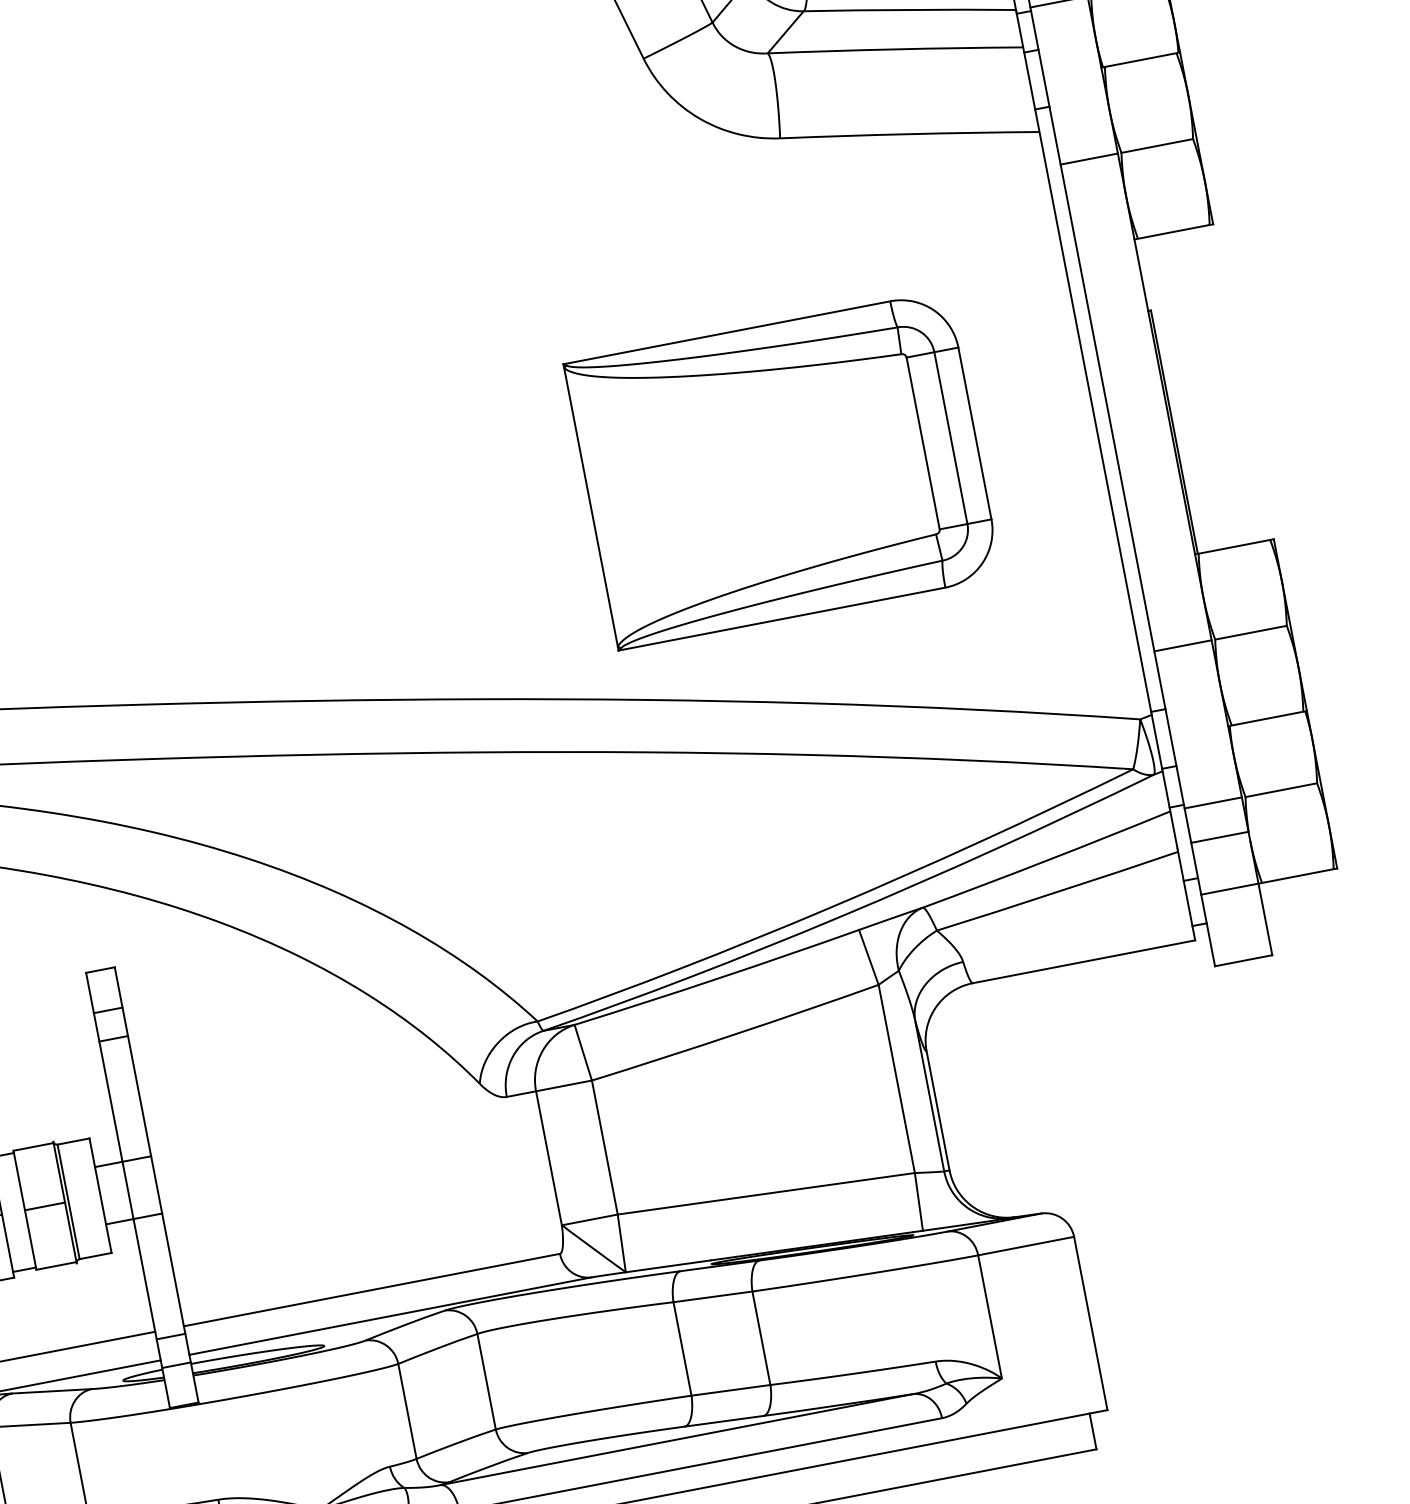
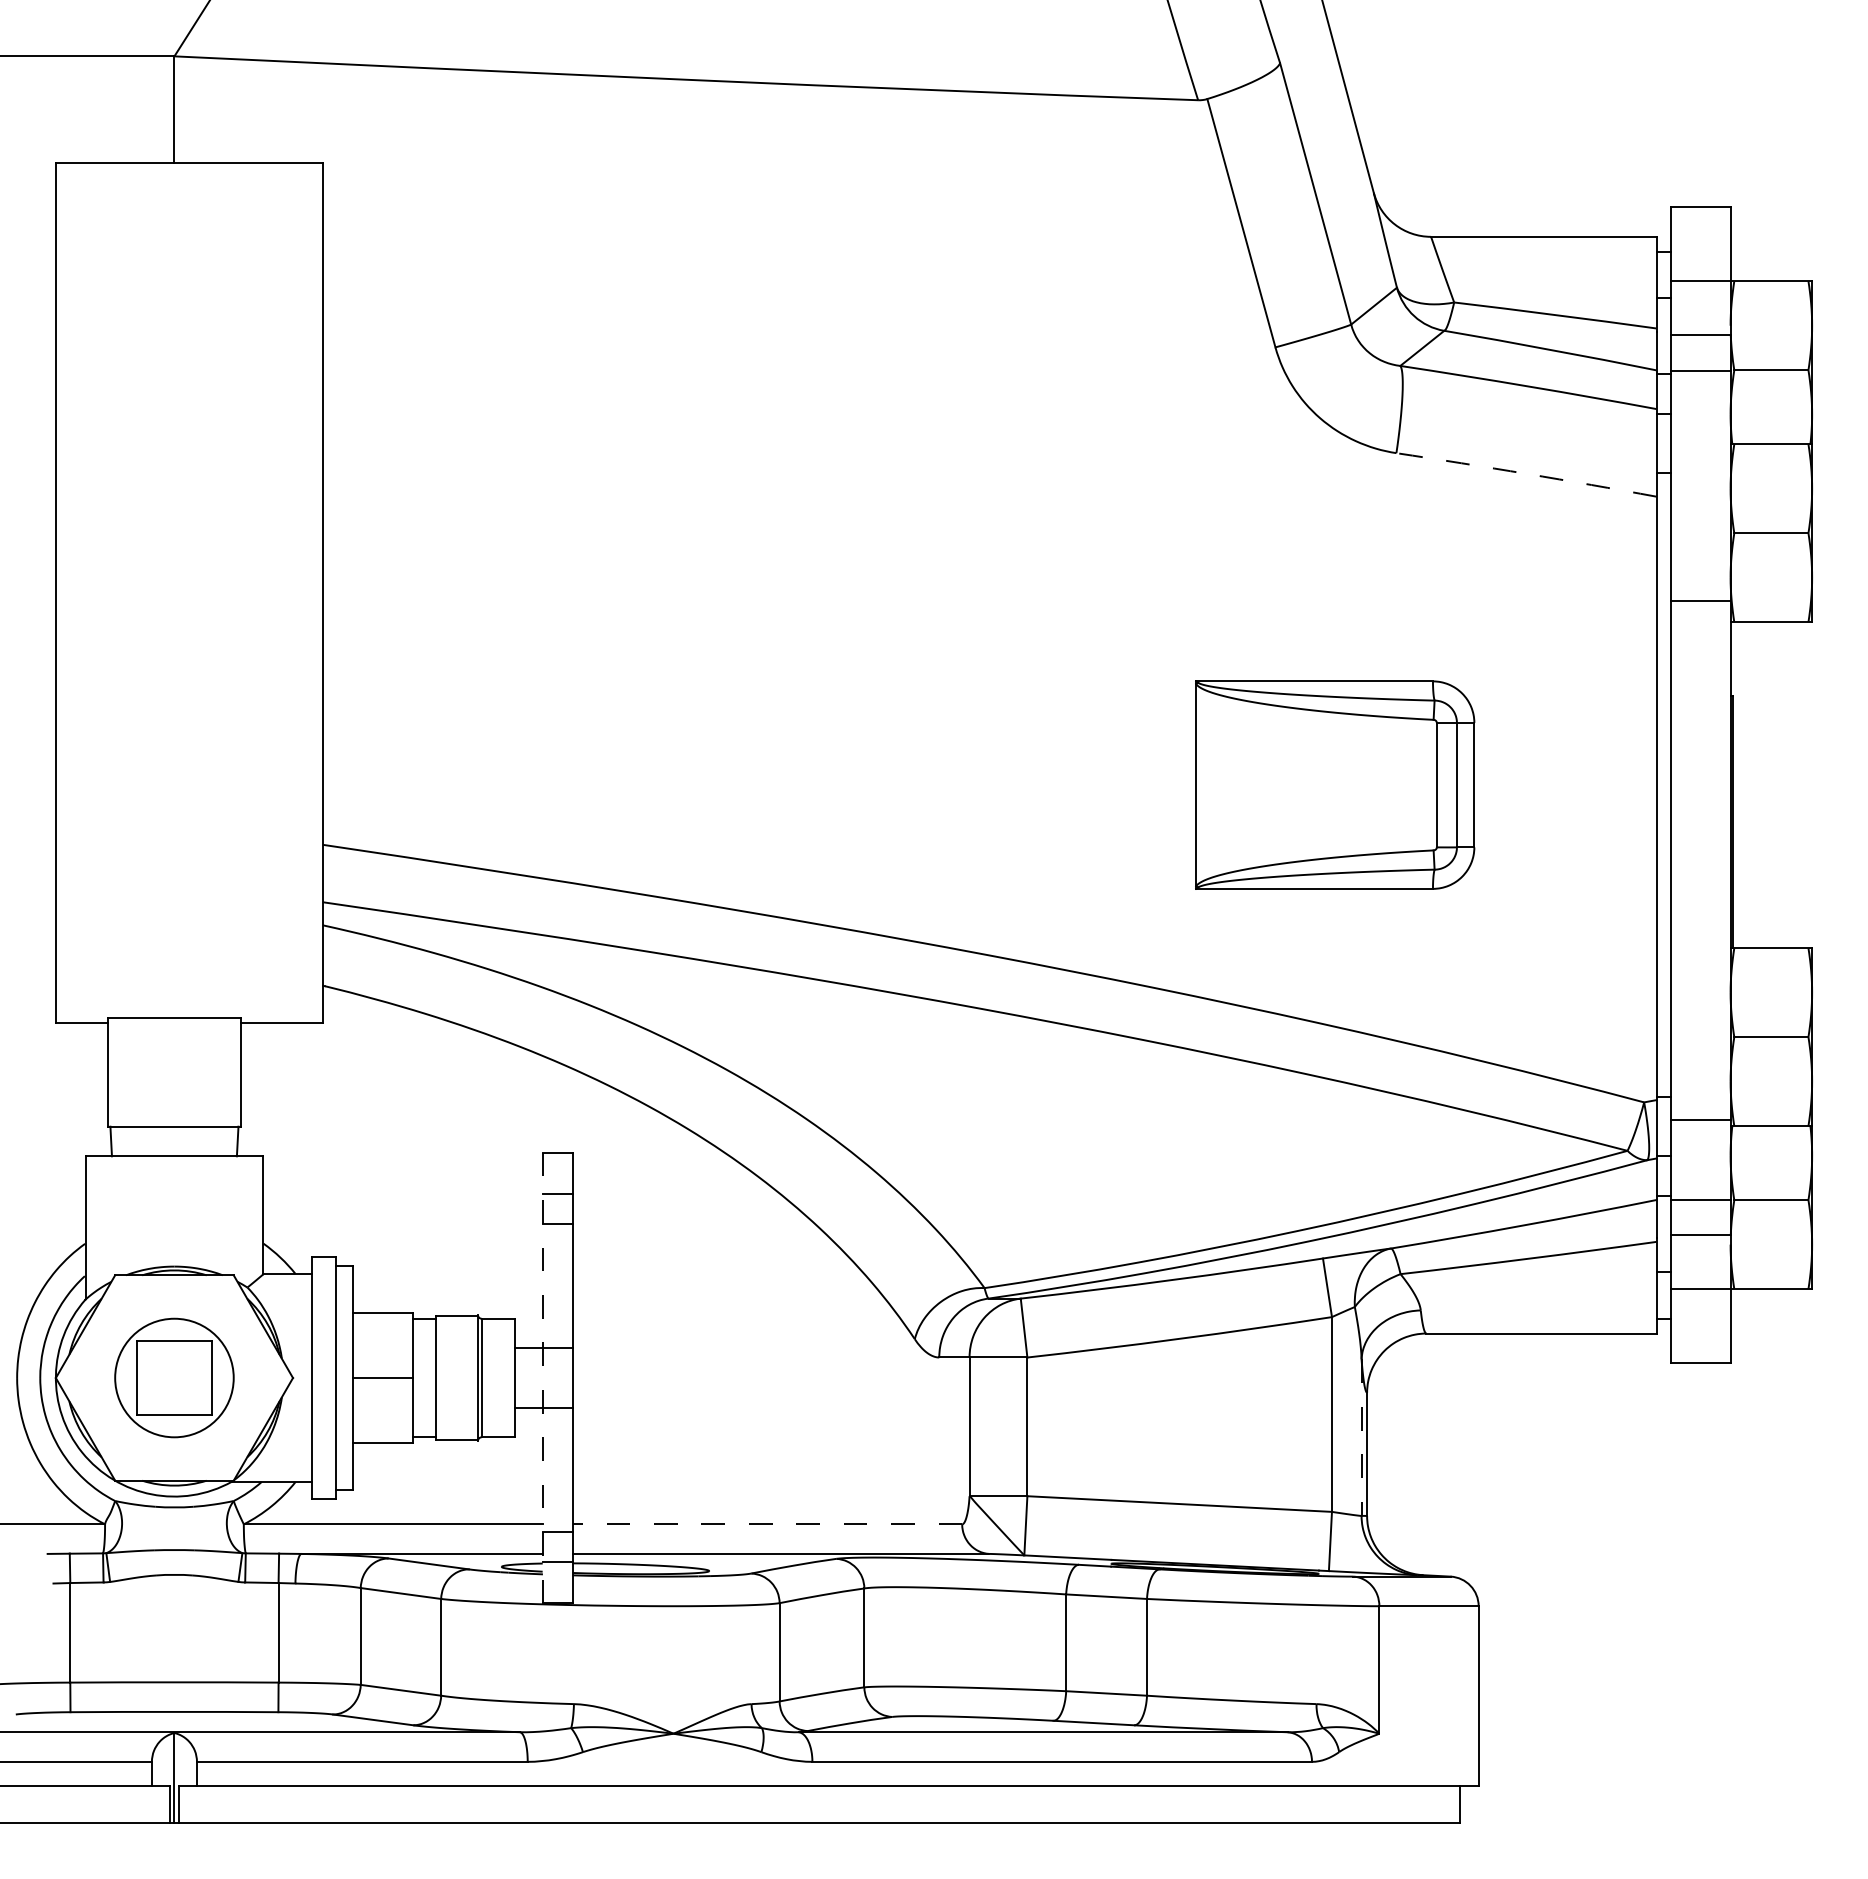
arc: (909, 133) -> (1526, 473), solid -> dashed
line: (1088, 159) -> (1700, 601), moved
part: (782, 469) -> (1334, 784), size x0.7
line: (1182, 646) -> (1700, 1120), moved
line: (929, 1096) -> (1361, 1438), solid -> dashed
line: (128, 1189) -> (543, 1377), solid -> dashed
line: (44, 1207) -> (456, 1378), removed
line: (371, 1290) -> (767, 1524), solid -> dashed

